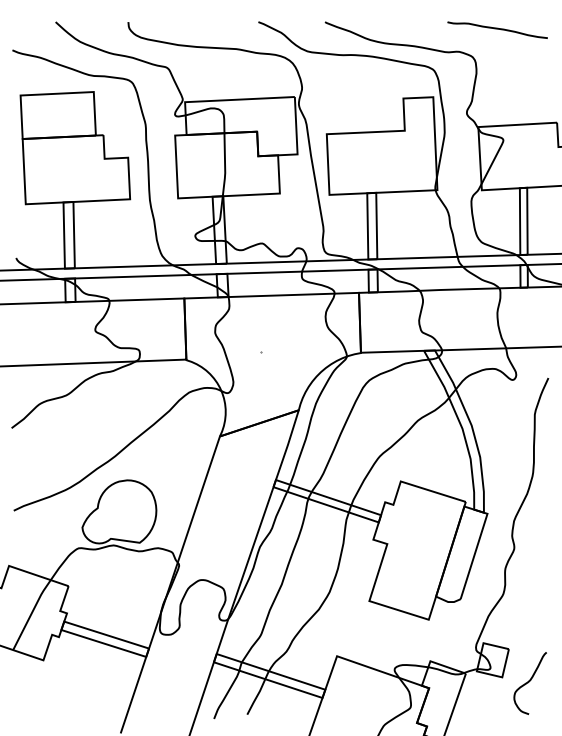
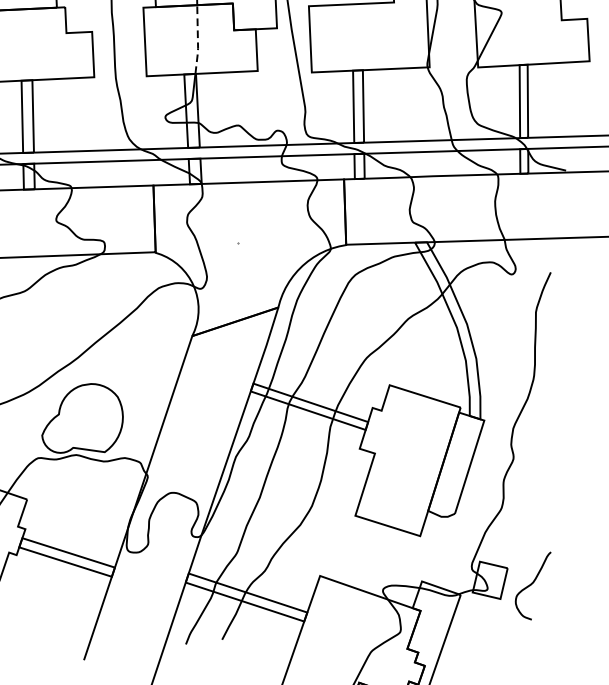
line: (225, 166) -> (198, 41), solid -> dashed
curve: (529, 682) -> (532, 584), moved

